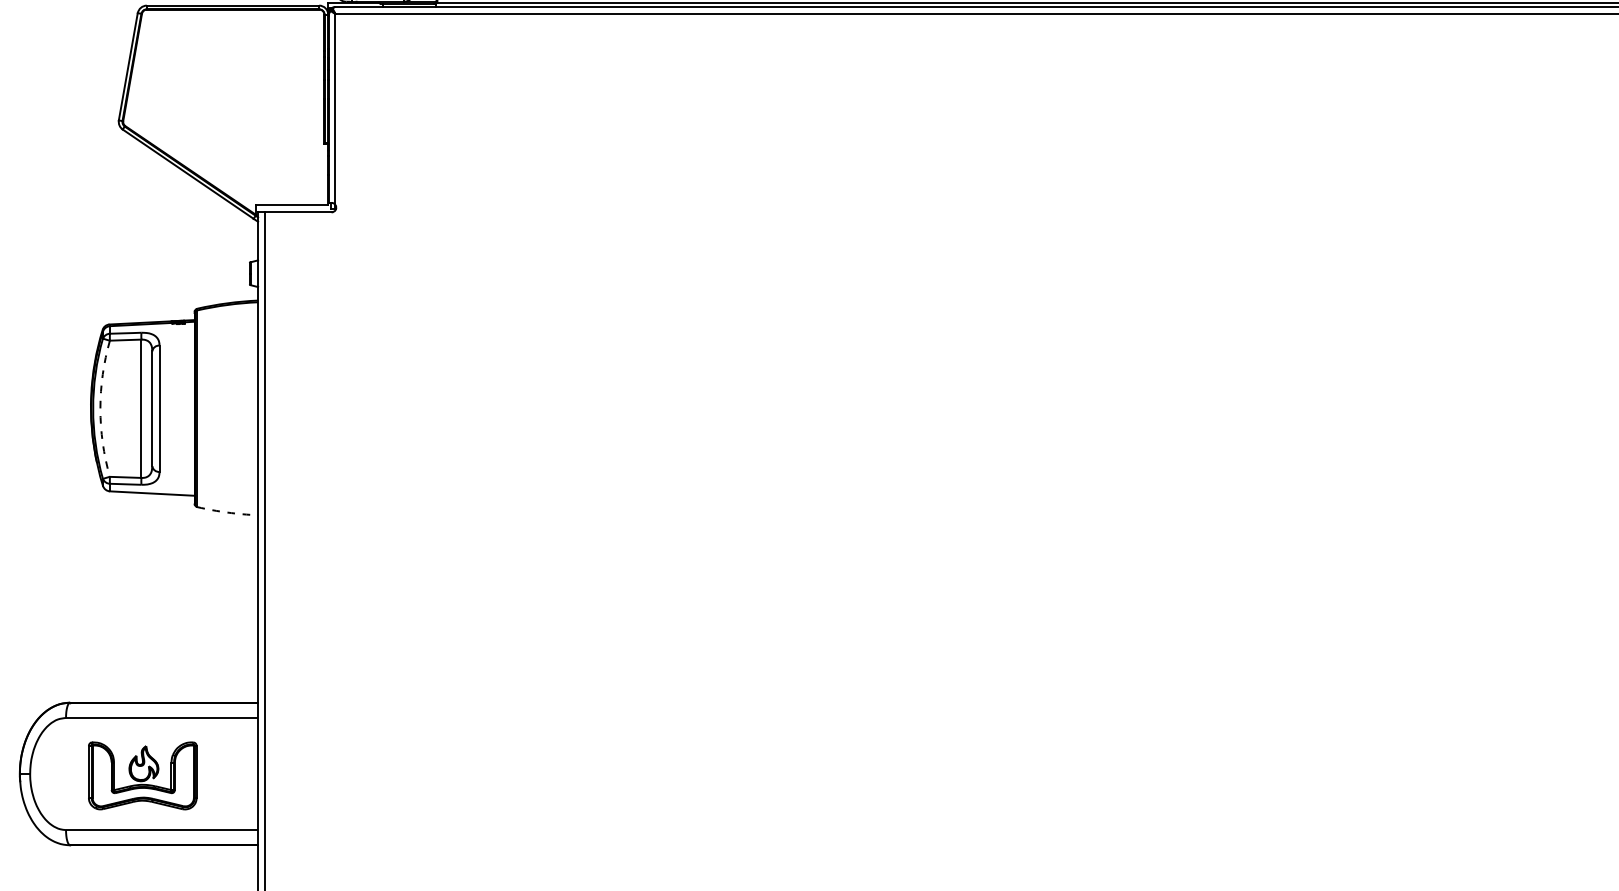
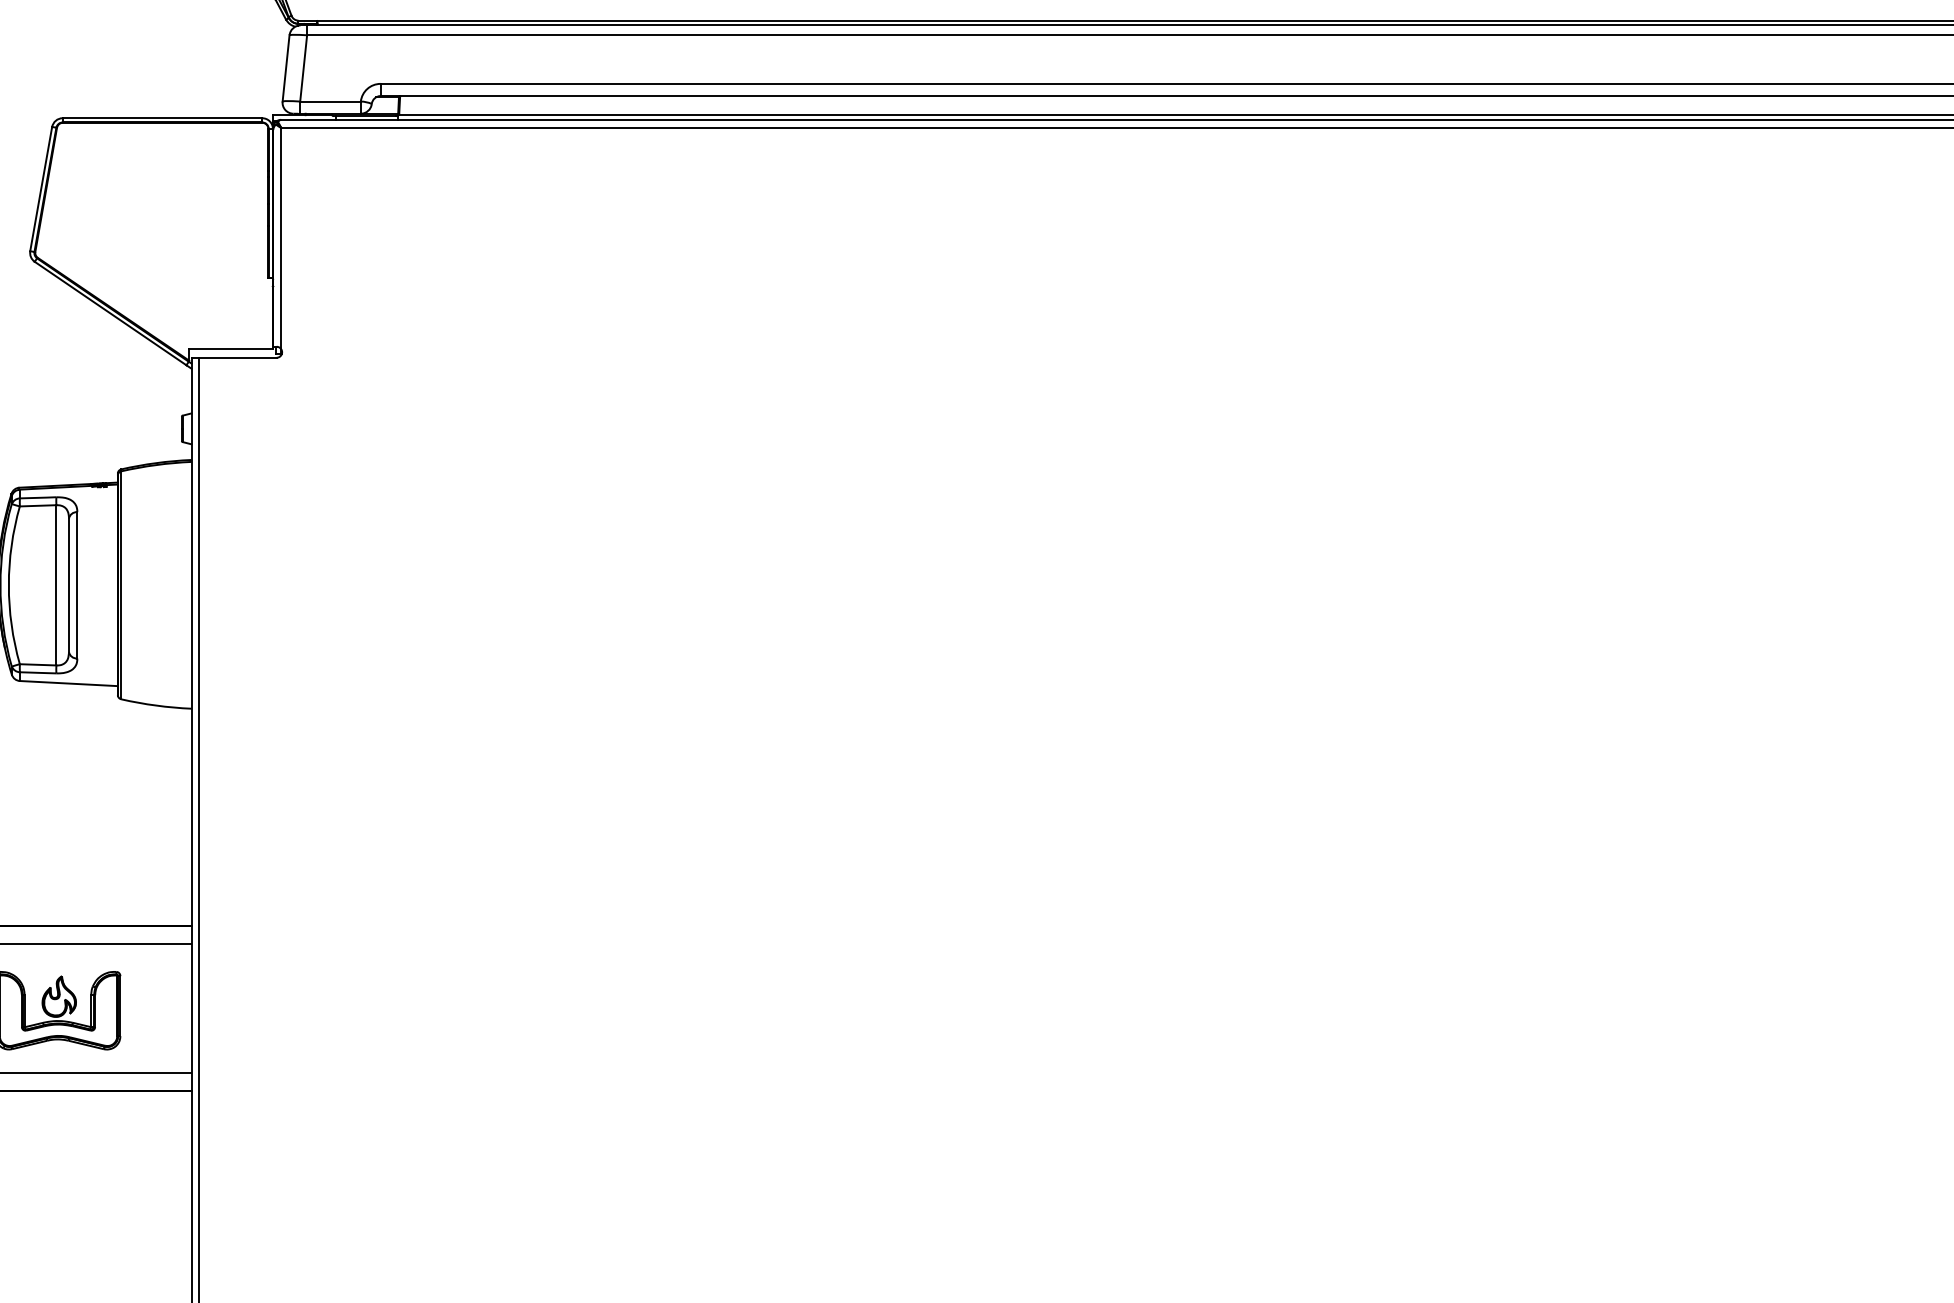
arc: (100, 408) -> (8, 585), dashed -> solid
arc: (227, 512) -> (156, 705), dashed -> solid

